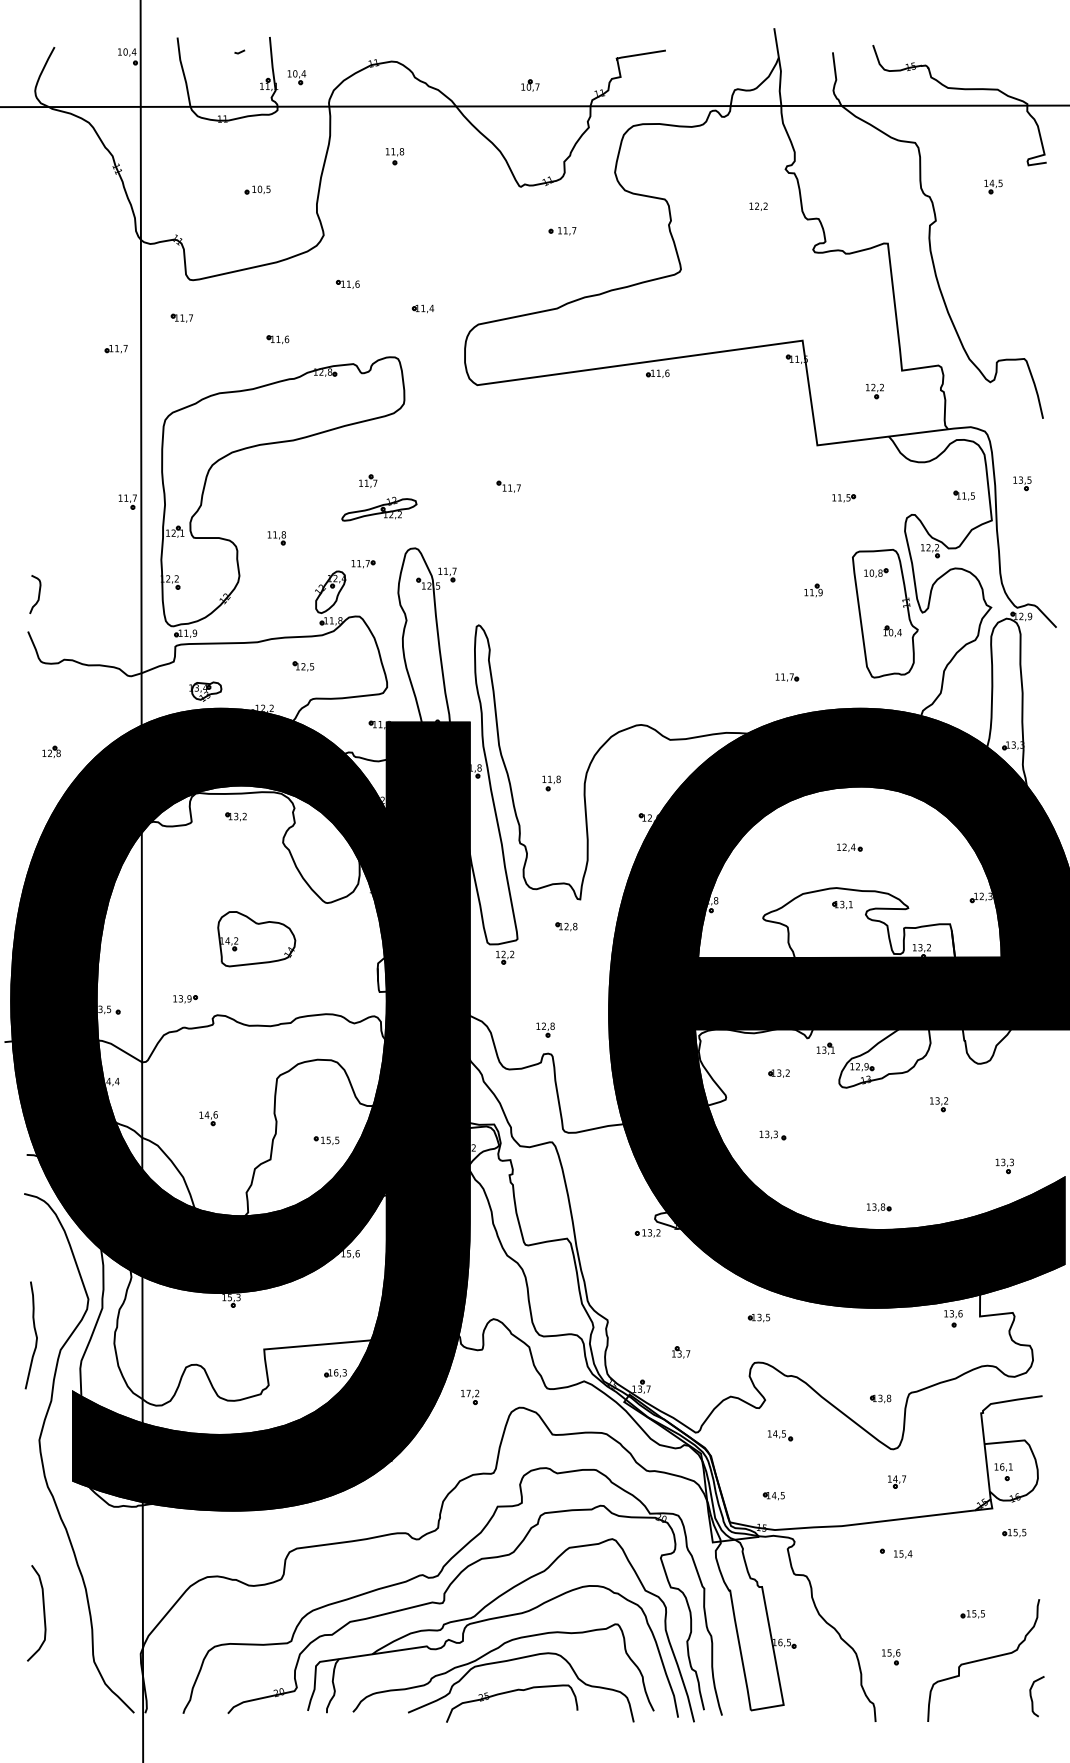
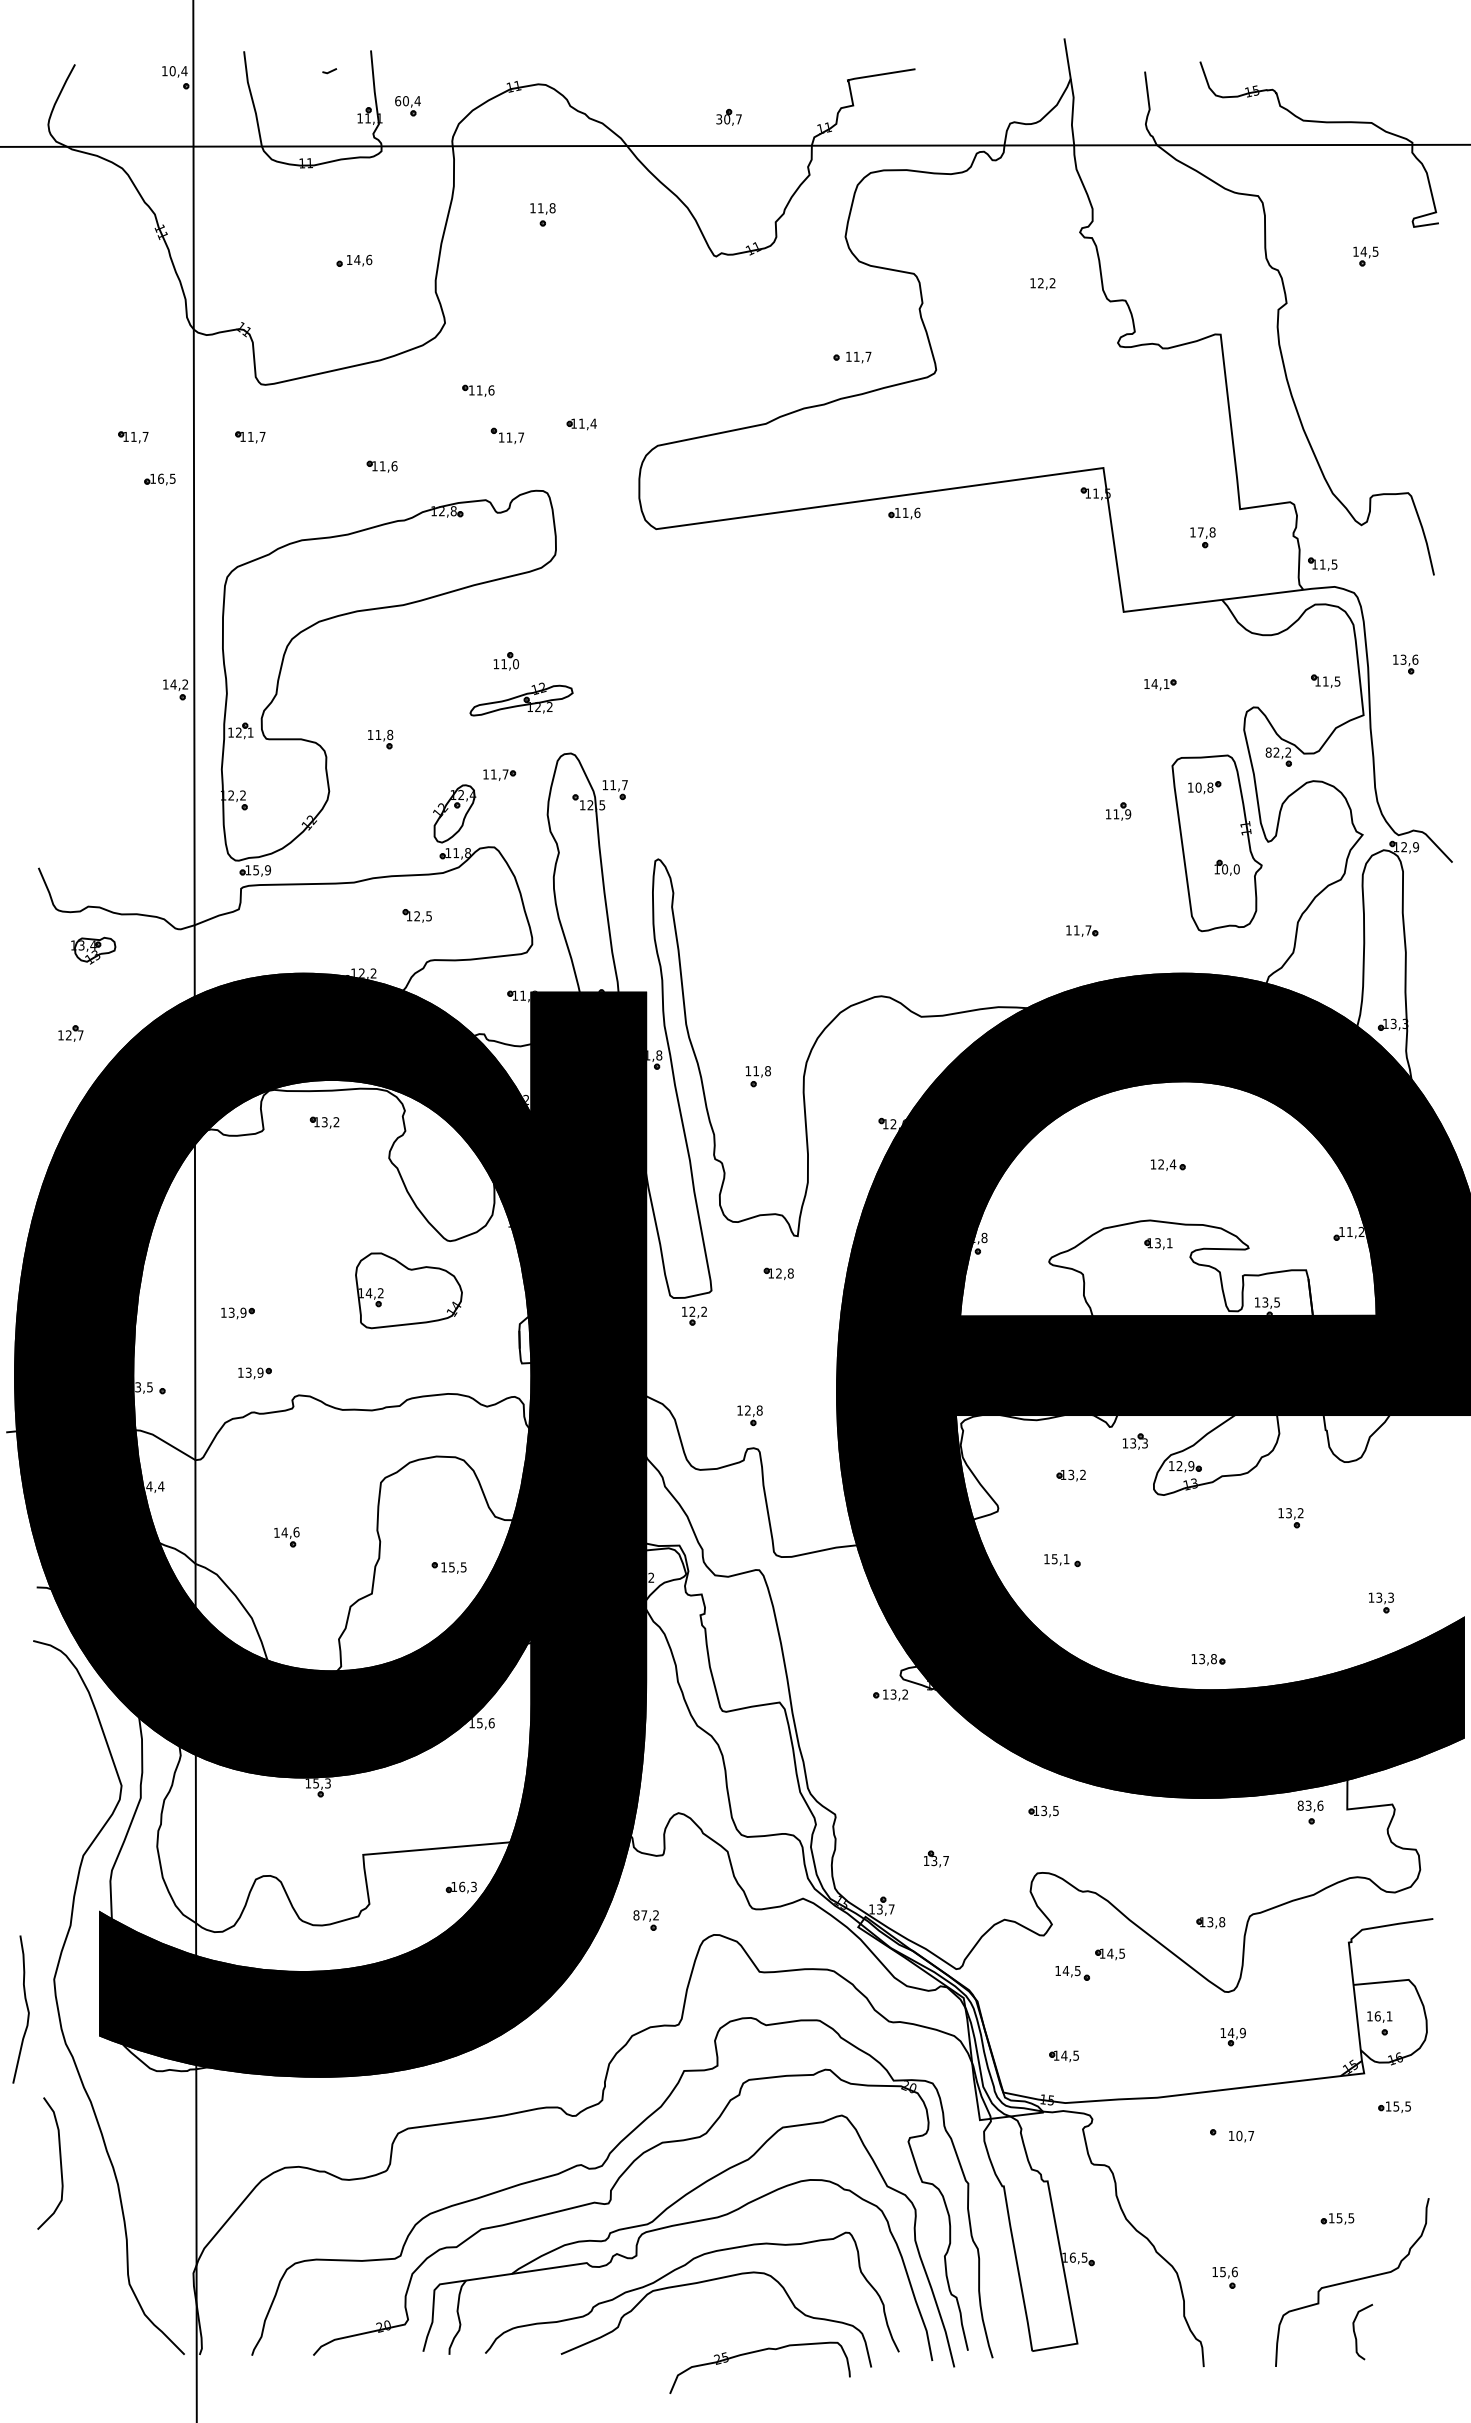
text: (289, 74) -> (398, 101), 10,4 -> 60,4
text: (523, 87) -> (719, 119), 10,7 -> 30,7
text: (264, 189) -> (363, 259), 10,5 -> 14,6
part: (562, 231) -> (852, 357), moved
part: (97, 318) -> (133, 437), added
text: (121, 348) -> (166, 478), 11,7 -> 16,5
text: (877, 387) -> (1206, 532), 12,2 -> 17,8
part: (961, 410) -> (1322, 563), added
text: (1029, 479) -> (1415, 659), 13,5 -> 13,6
text: (375, 483) -> (516, 664), 11,7 -> 11,0
part: (508, 486) -> (506, 435), moved
text: (130, 498) -> (179, 684), 11,7 -> 14,2
text: (844, 498) -> (1160, 684), 11,5 -> 14,1
text: (922, 547) -> (1268, 752), 12,2 -> 82,2
curve: (38, 594) -> (53, 816), removed
text: (899, 632) -> (1236, 869), 10,4 -> 10,0
text: (185, 633) -> (255, 870), 11,9 -> 15,9
part: (205, 691) -> (93, 950), moved
text: (58, 753) -> (80, 1035), 12,8 -> 12,7
text: (985, 896) -> (1355, 1231), 12,3 -> 11,2
part: (256, 938) -> (408, 1290), moved
text: (928, 947) -> (1276, 1302), 13,2 -> 13,5
part: (172, 955) -> (237, 1313), added
text: (832, 1050) -> (1144, 1443), 13,1 -> 13,3
text: (771, 1134) -> (1060, 1559), 13,3 -> 15,1
text: (945, 1313) -> (1300, 1805), 13,6 -> 83,6
curve: (35, 1333) -> (26, 2007), moved
text: (462, 1393) -> (636, 1915), 17,2 -> 87,2
part: (807, 1421) -> (1109, 1954), added
text: (903, 1479) -> (1242, 2033), 14,7 -> 14,9
text: (905, 1553) -> (1245, 2135), 15,4 -> 10,7
curve: (43, 1610) -> (59, 2159), moved
part: (510, 1692) -> (757, 2352), moved
curve: (1031, 1696) -> (1355, 2332), moved

